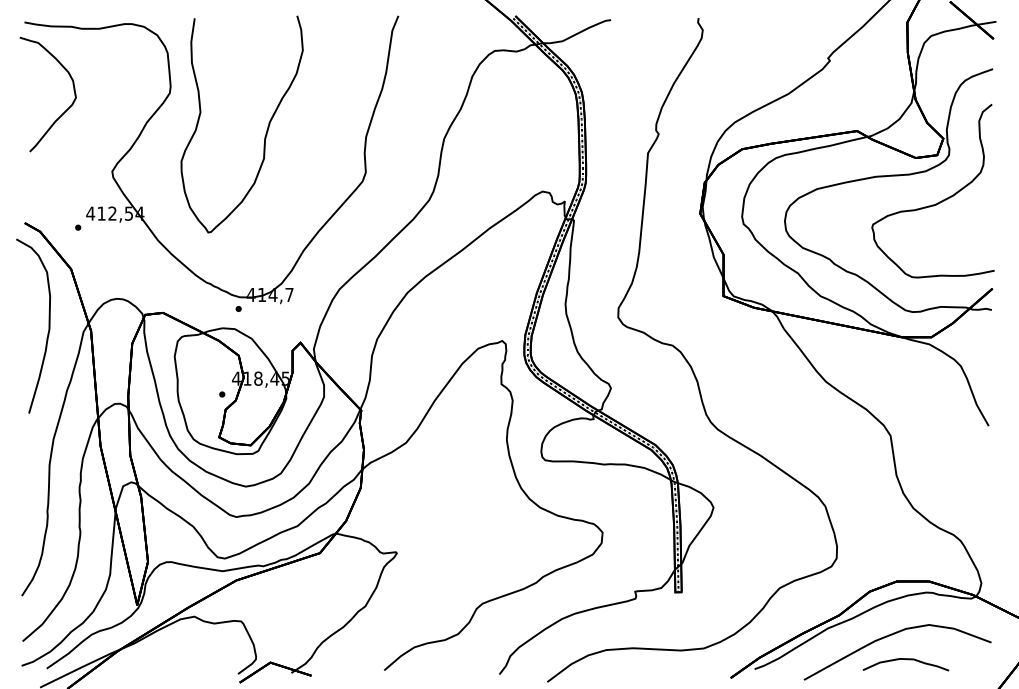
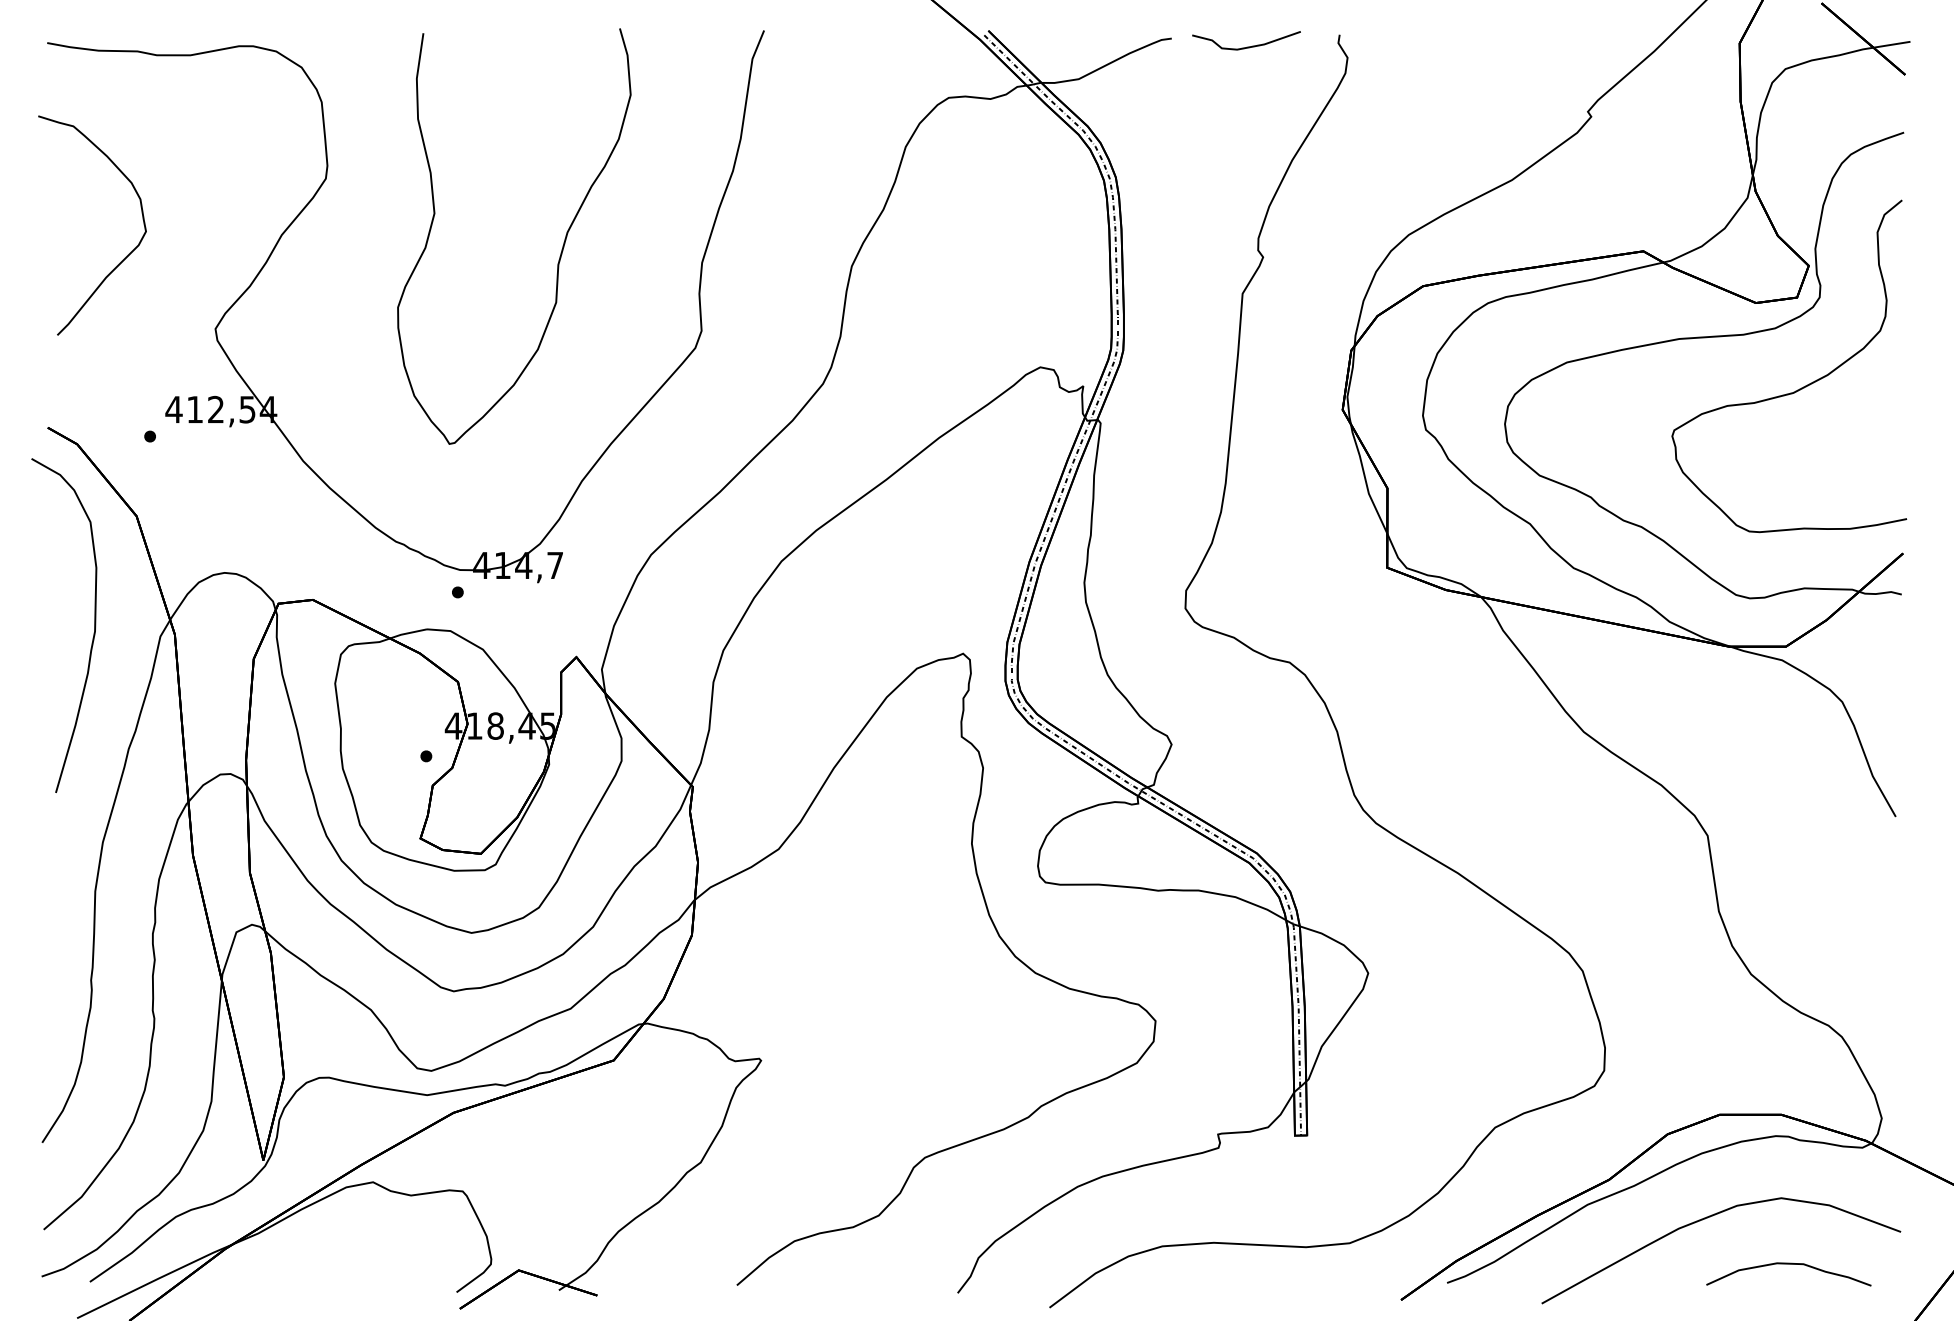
curve: (650, 23) -> (1247, 45), added
curve: (64, 111) -> (123, 257), moved
curve: (266, 129) -> (560, 246), moved
curve: (907, 660) -> (1791, 1266), moved

